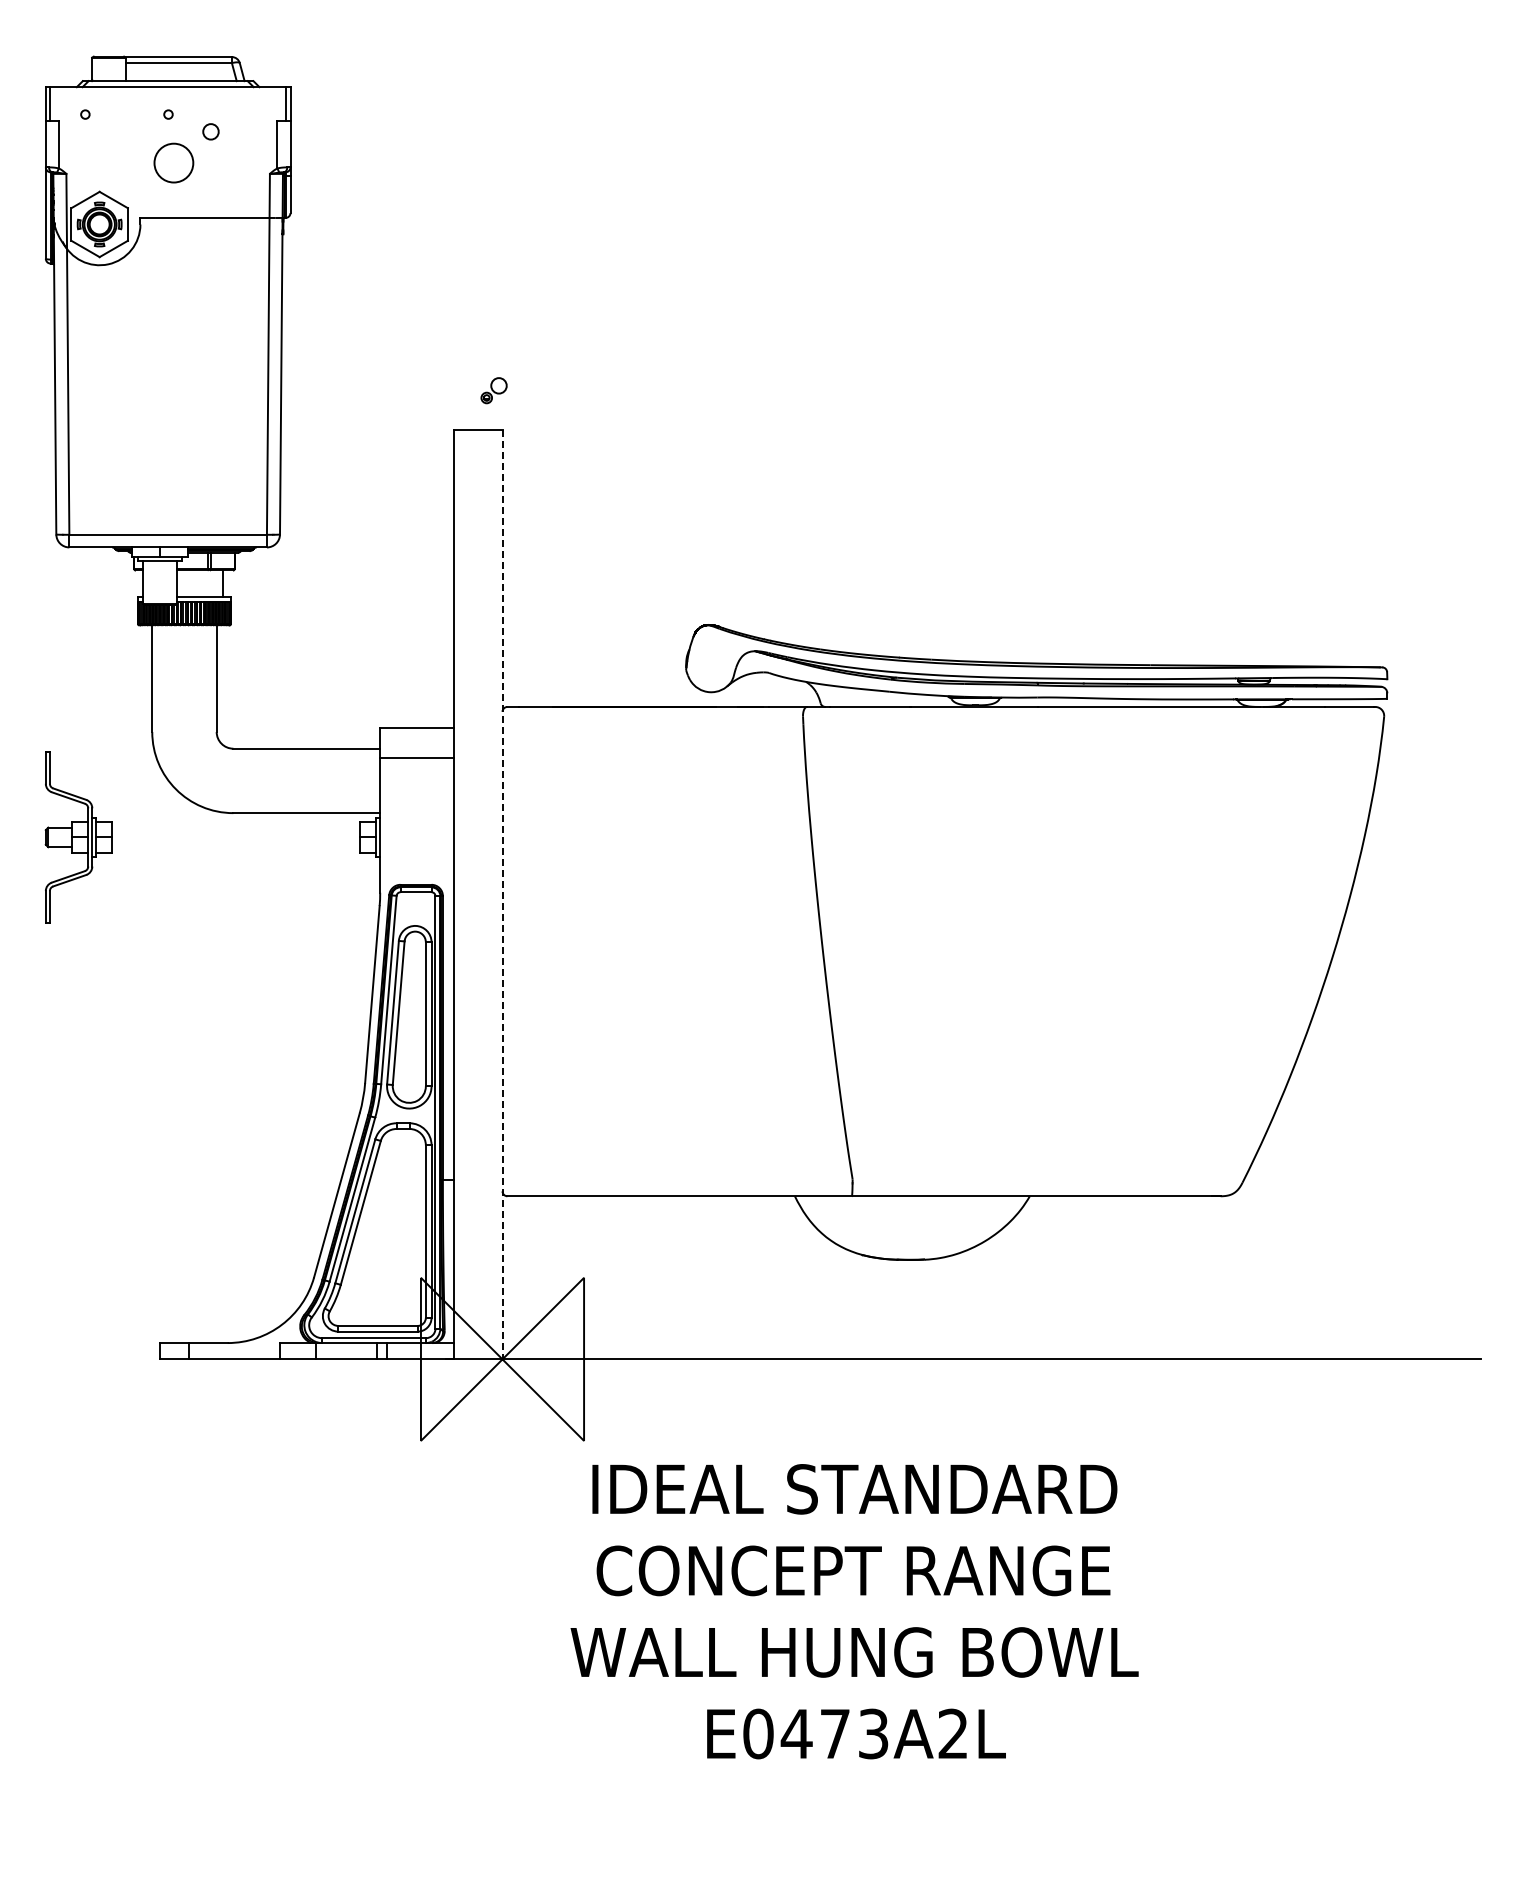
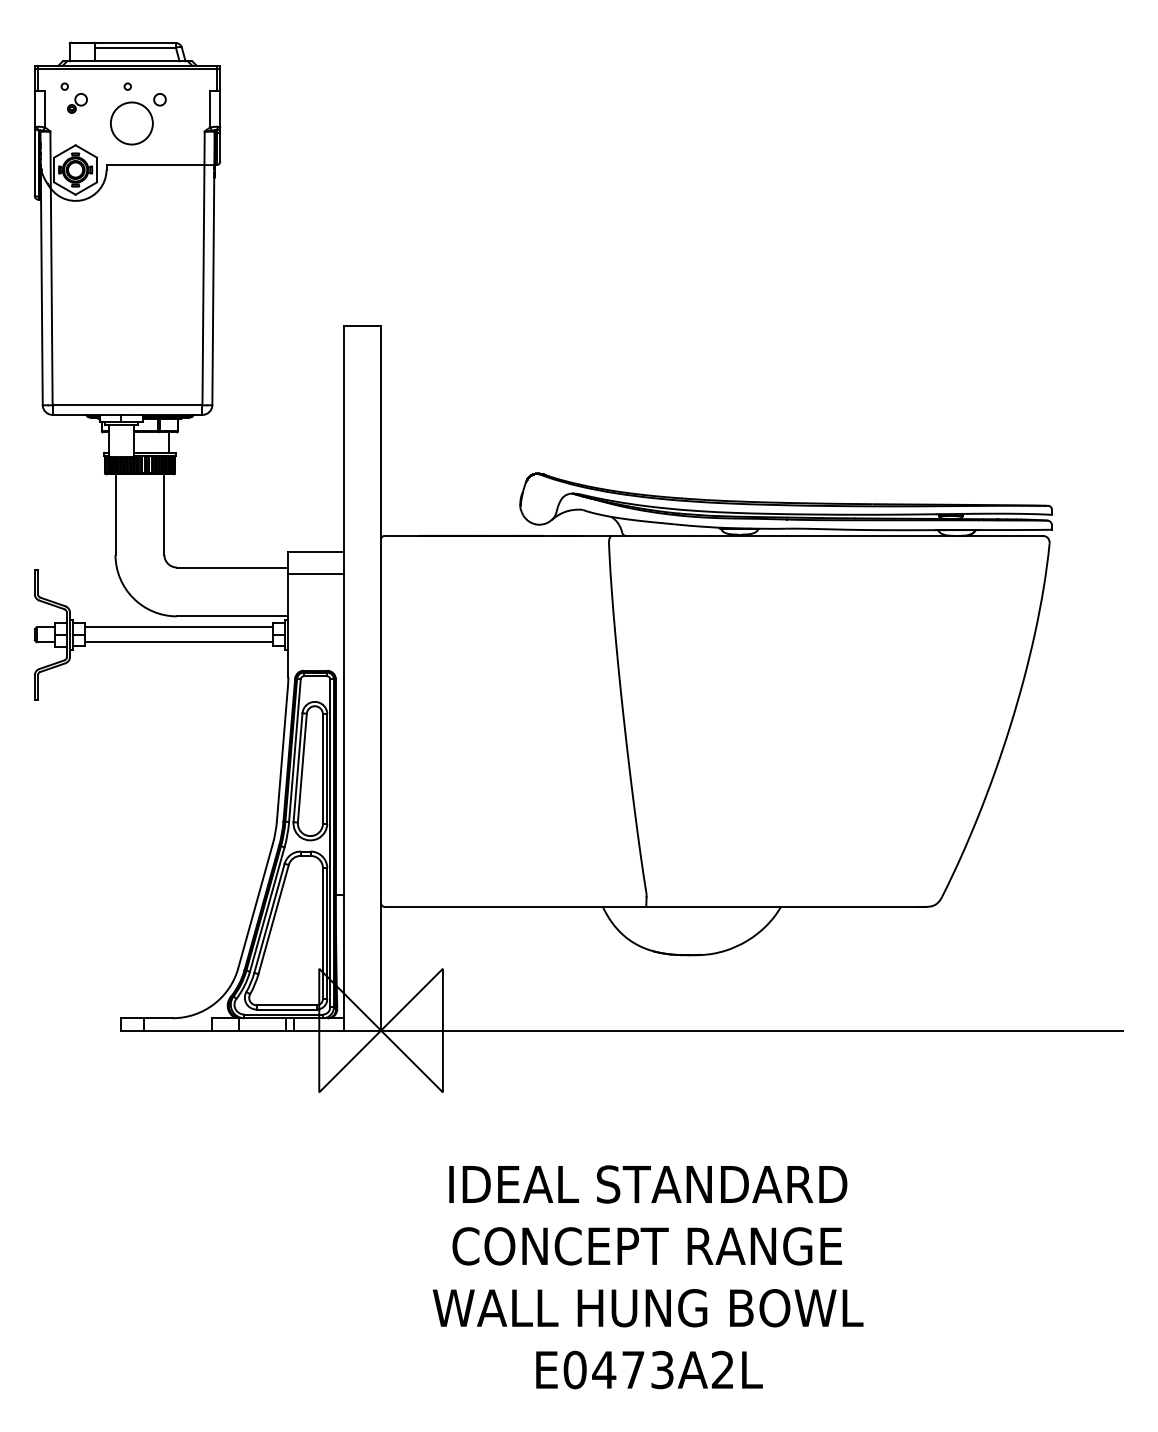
line: (167, 90) -> (127, 68), added
circle: (173, 162) -> (131, 123), size x1.43
part: (493, 390) -> (77, 103), moved
line: (236, 827) -> (179, 627), added
line: (236, 847) -> (179, 642), added
line: (502, 894) -> (381, 678), dashed -> solid
text: (854, 1611) -> (648, 1277), moved

